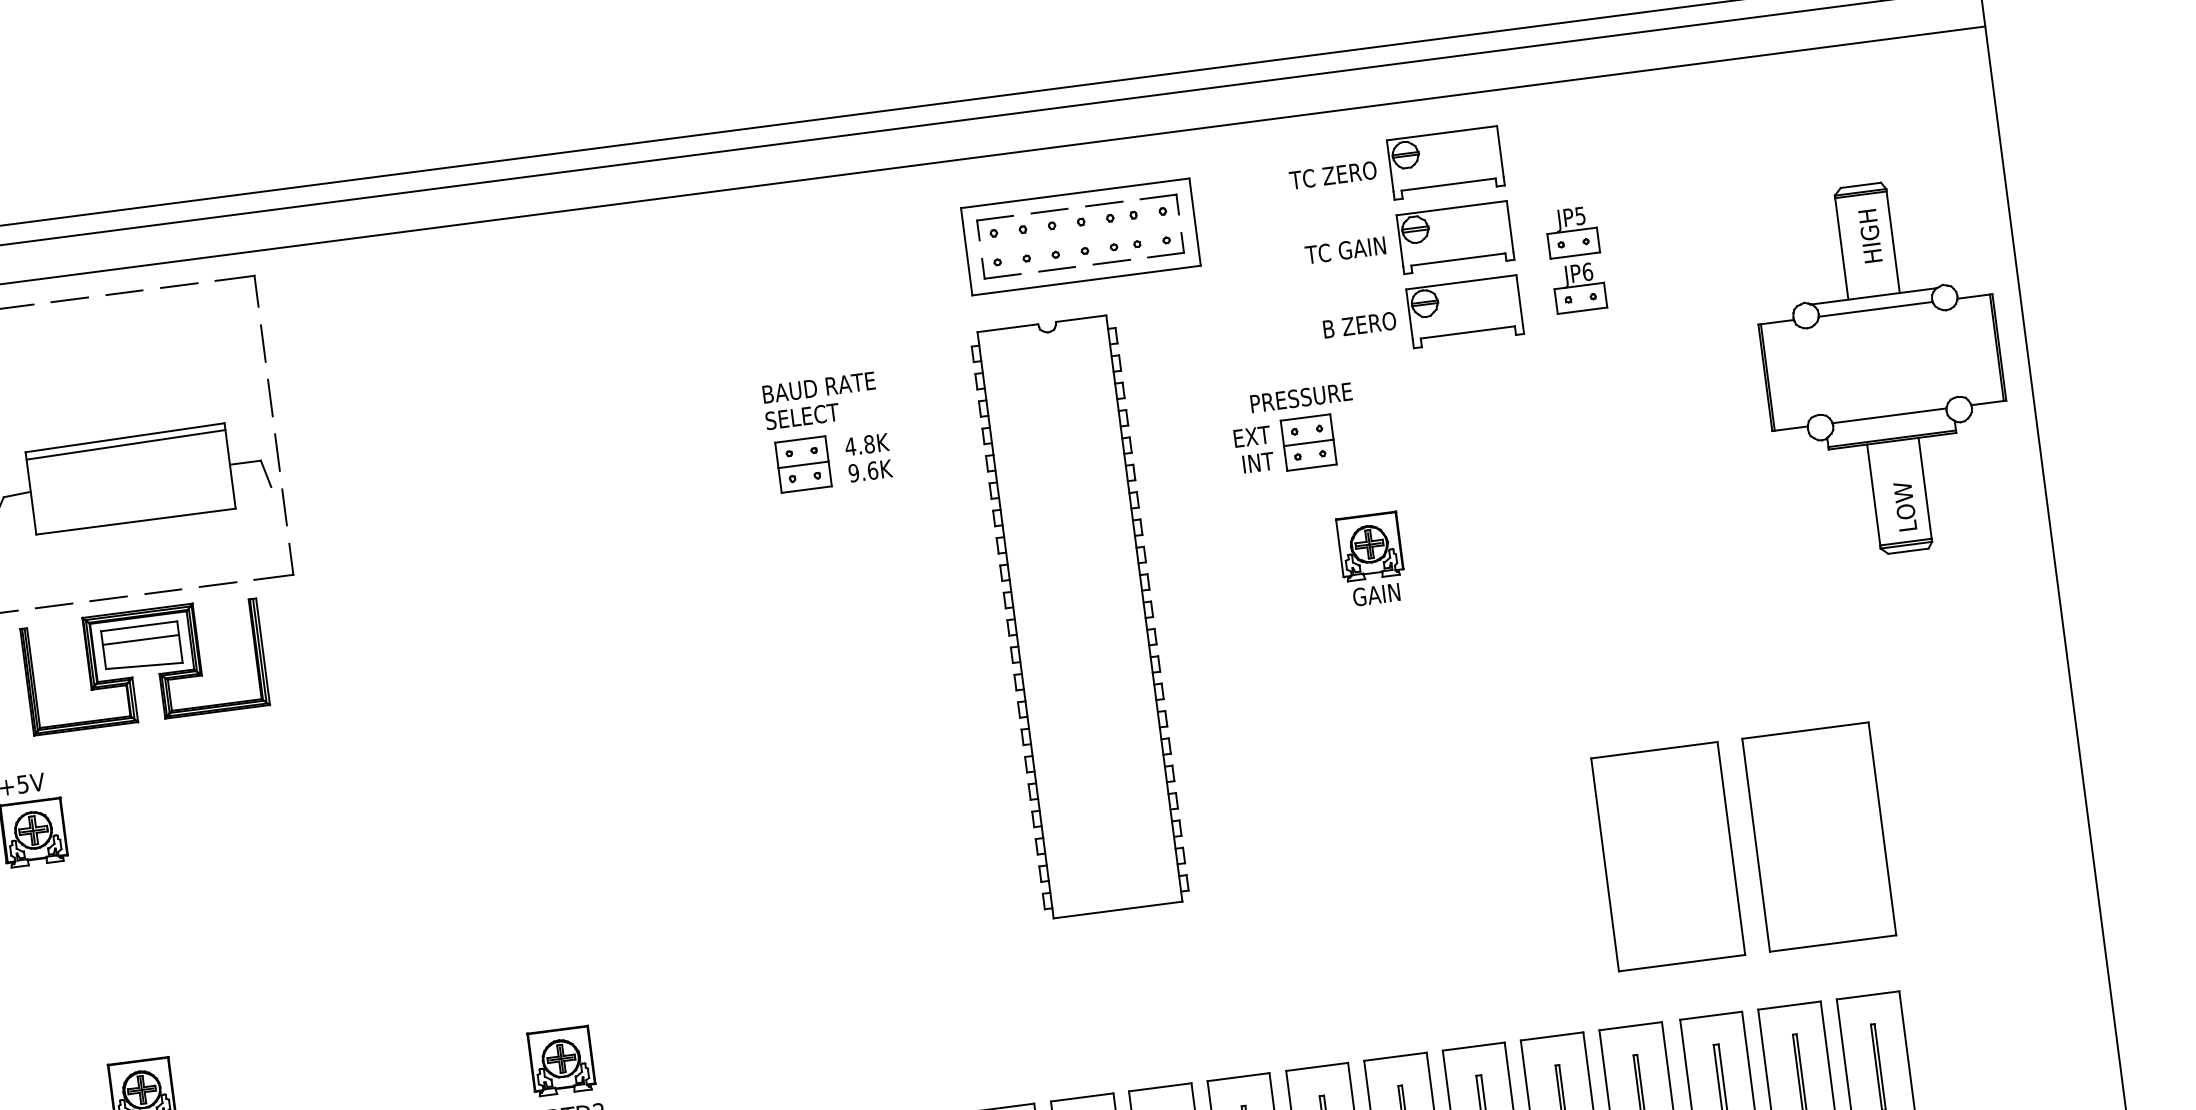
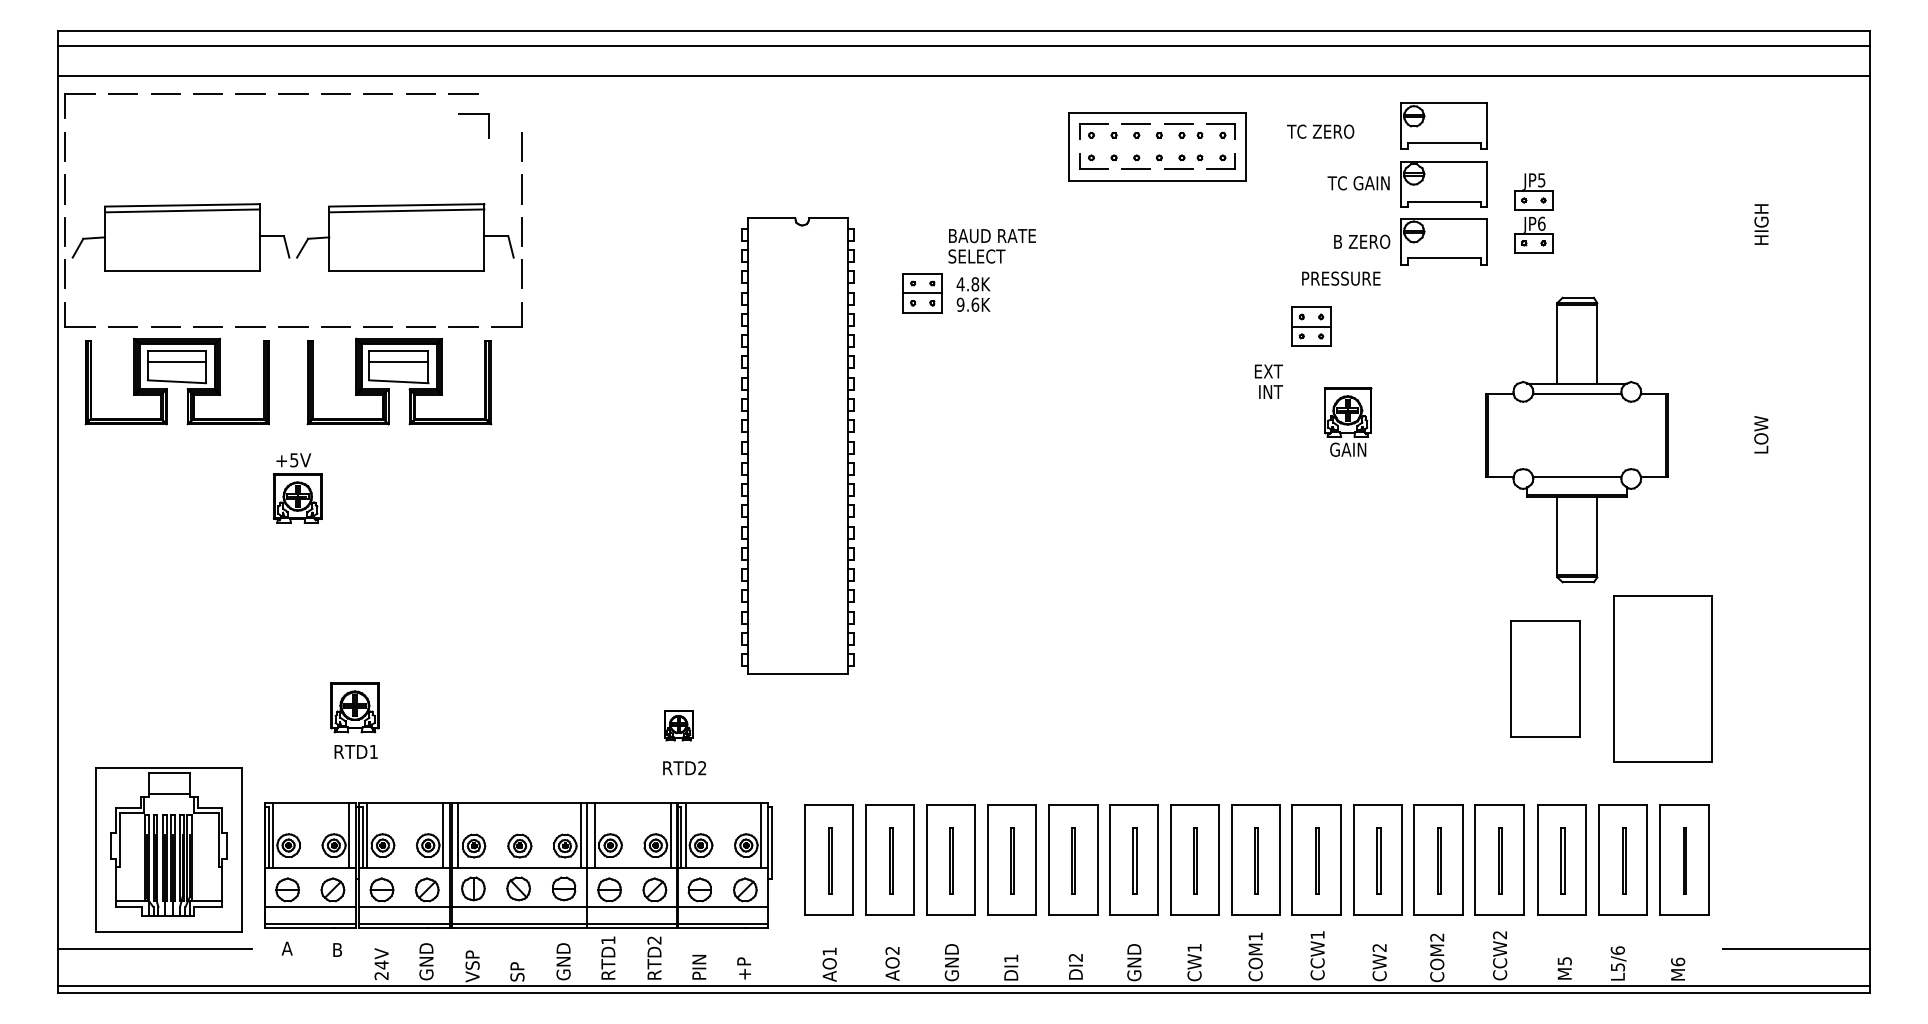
text: (1332, 175) -> (1320, 131), moved
part: (234, 278) -> (473, 114), moved
part: (1882, 367) -> (1576, 439), moved
text: (1301, 397) -> (1341, 278), moved
text: (819, 401) -> (991, 246), moved
text: (1253, 449) -> (1268, 381), moved
part: (1078, 616) -> (797, 445), moved
part: (1667, 856) -> (1544, 678), size x0.7
part: (561, 1061) -> (678, 725), size x0.6

